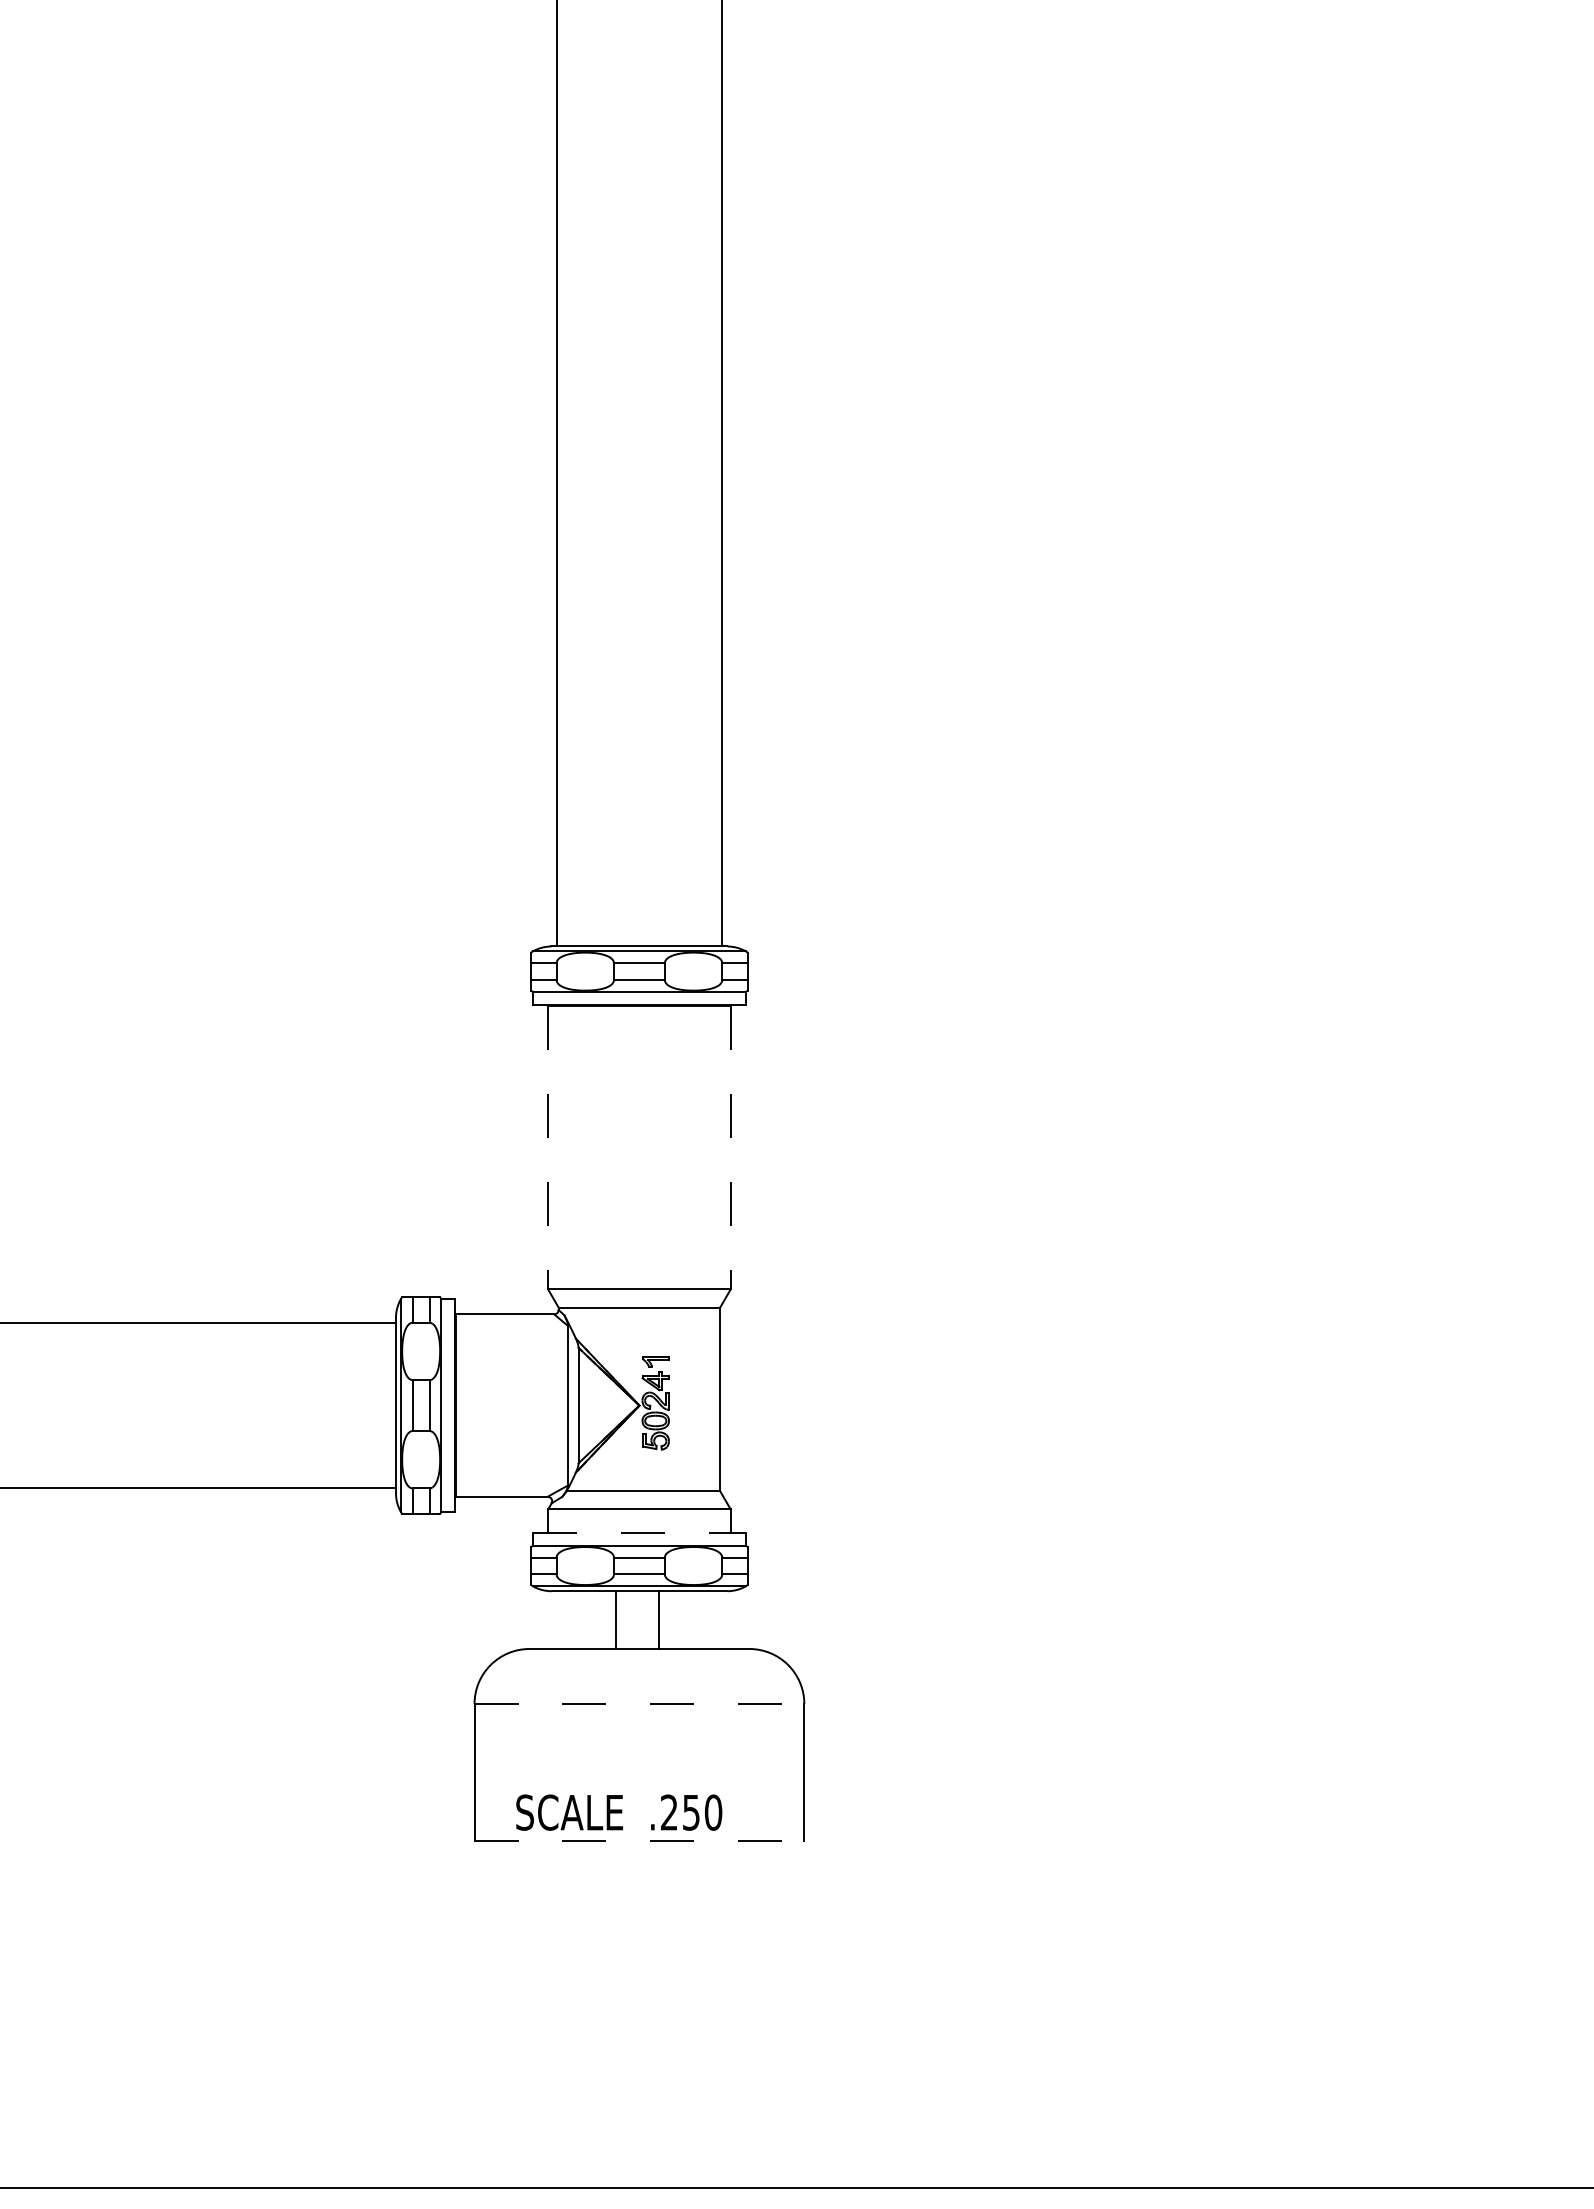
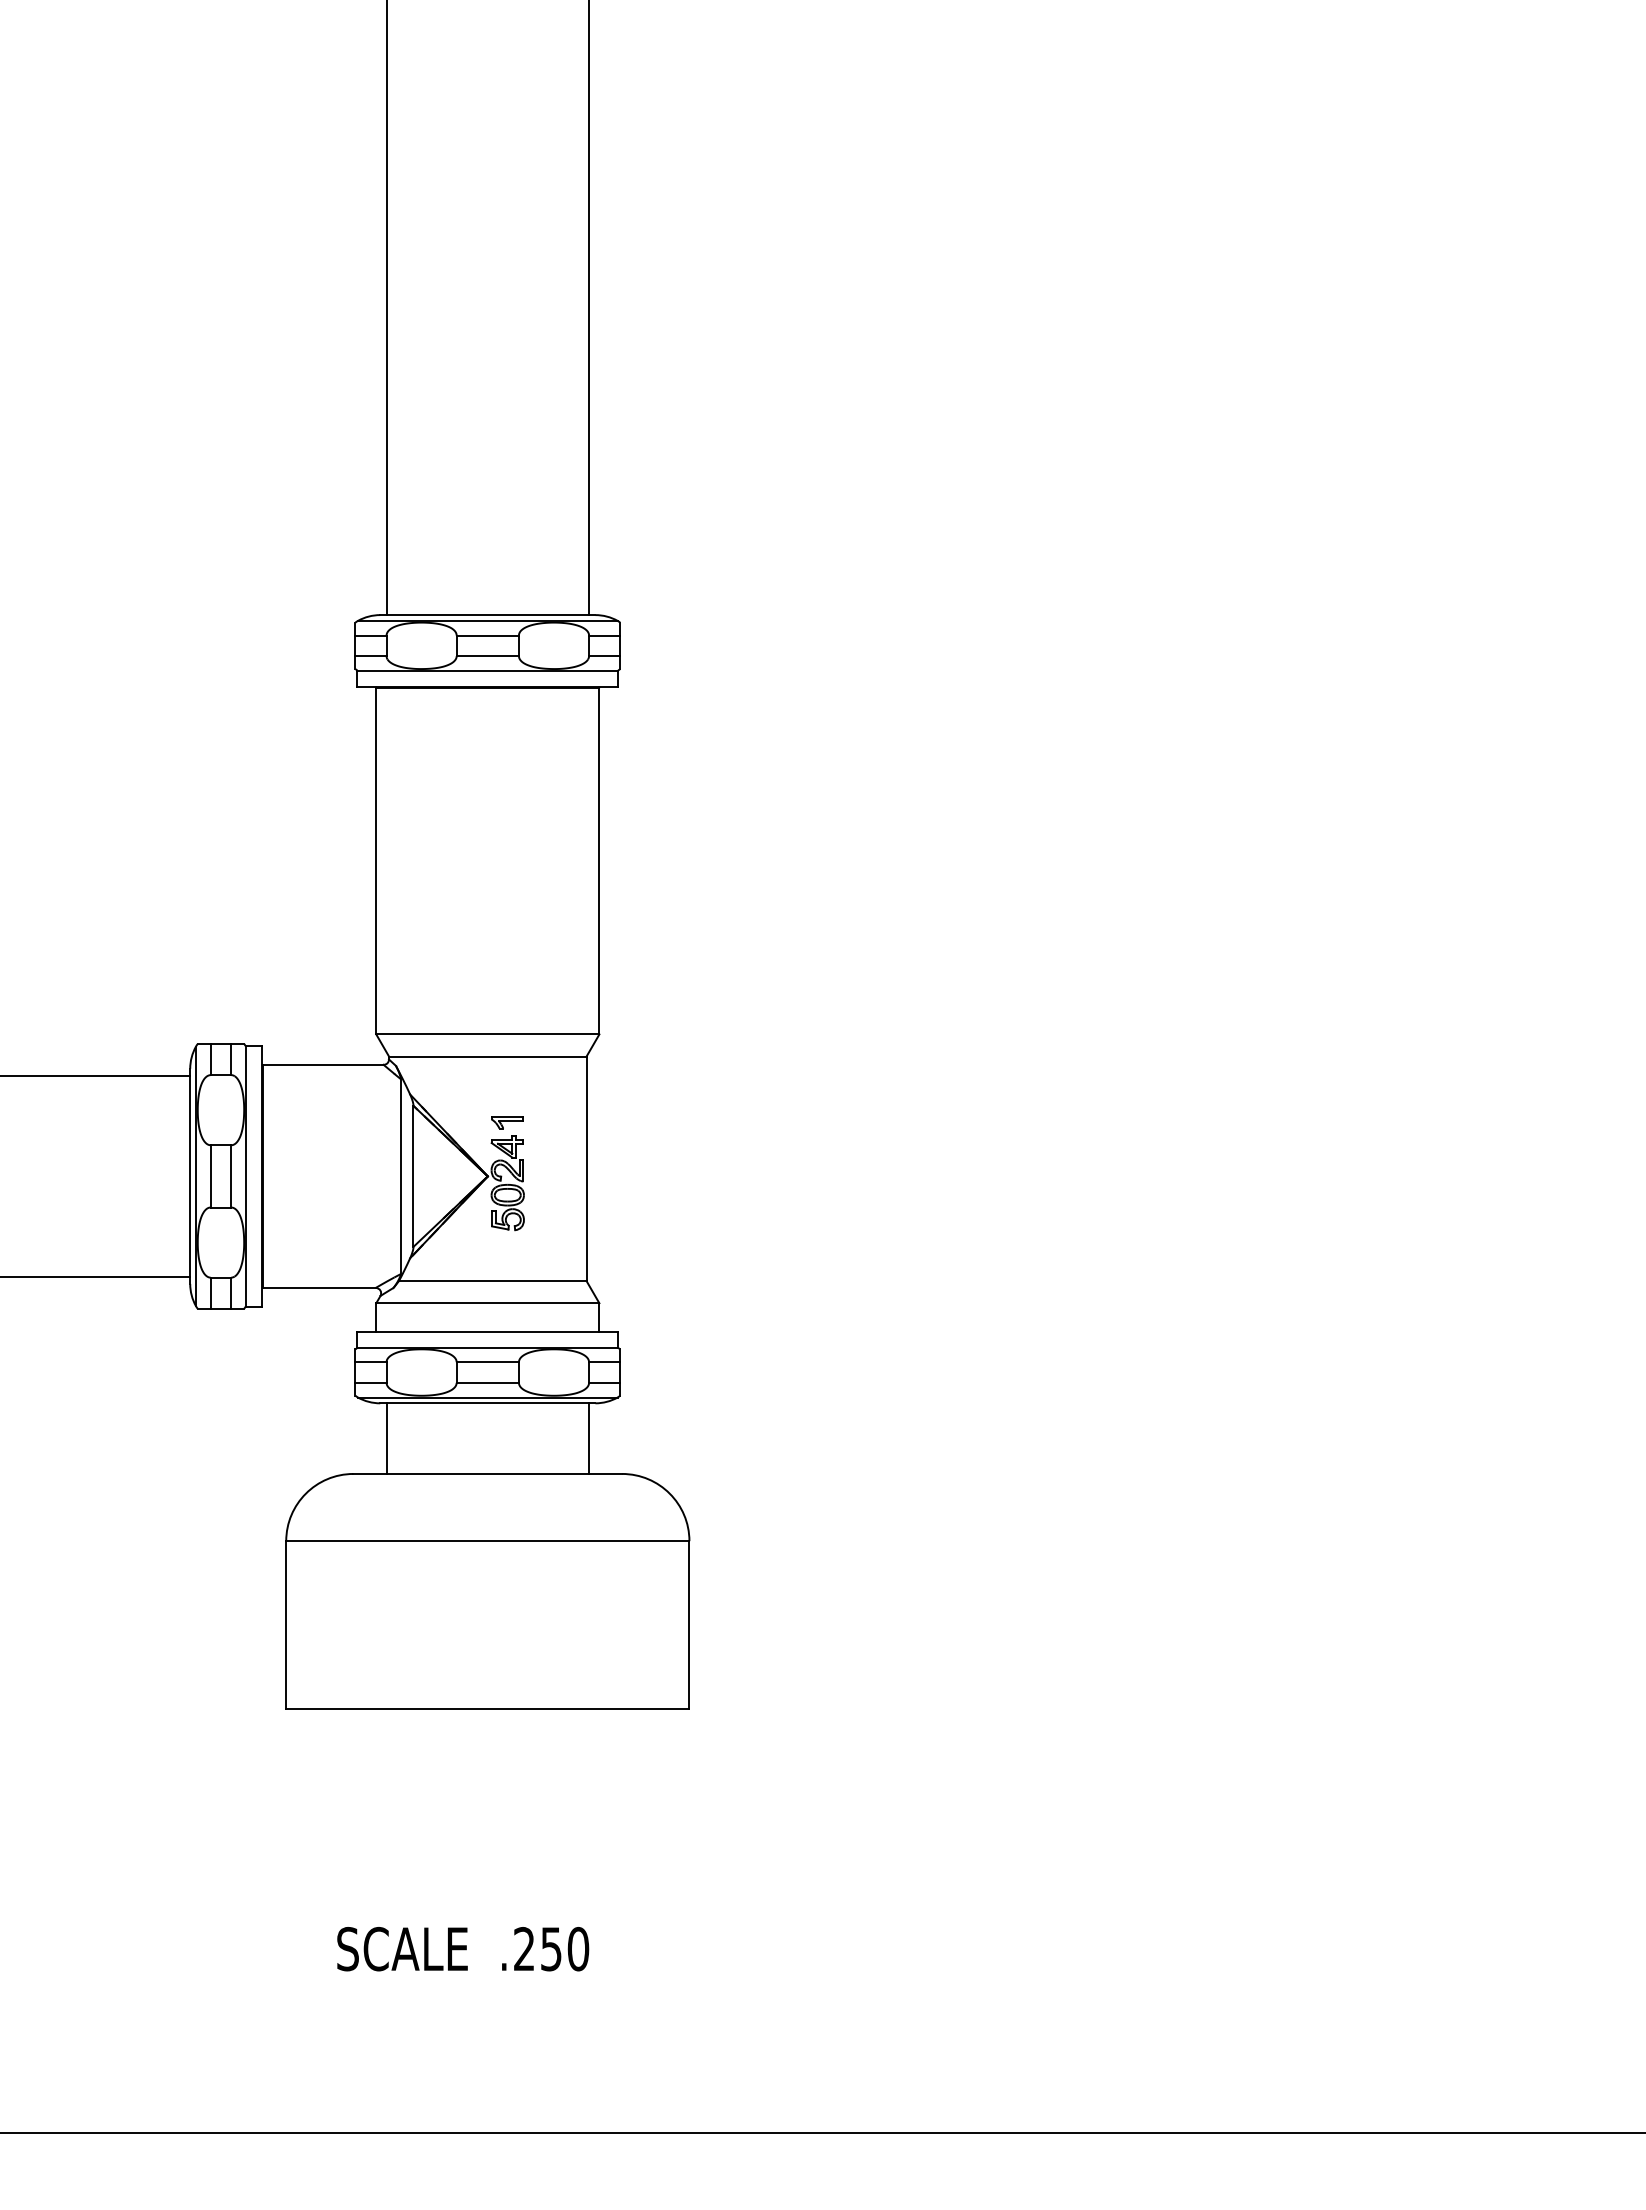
line: (548, 1147) -> (376, 860), dashed -> solid
line: (730, 1147) -> (599, 860), dashed -> solid
line: (639, 1532) -> (487, 1331), dashed -> solid
line: (615, 1619) -> (386, 1437), moved
line: (658, 1619) -> (588, 1437), moved
line: (639, 1703) -> (487, 1540), dashed -> solid
text: (619, 1812) -> (463, 1948), moved
line: (639, 1841) -> (487, 1709), dashed -> solid

